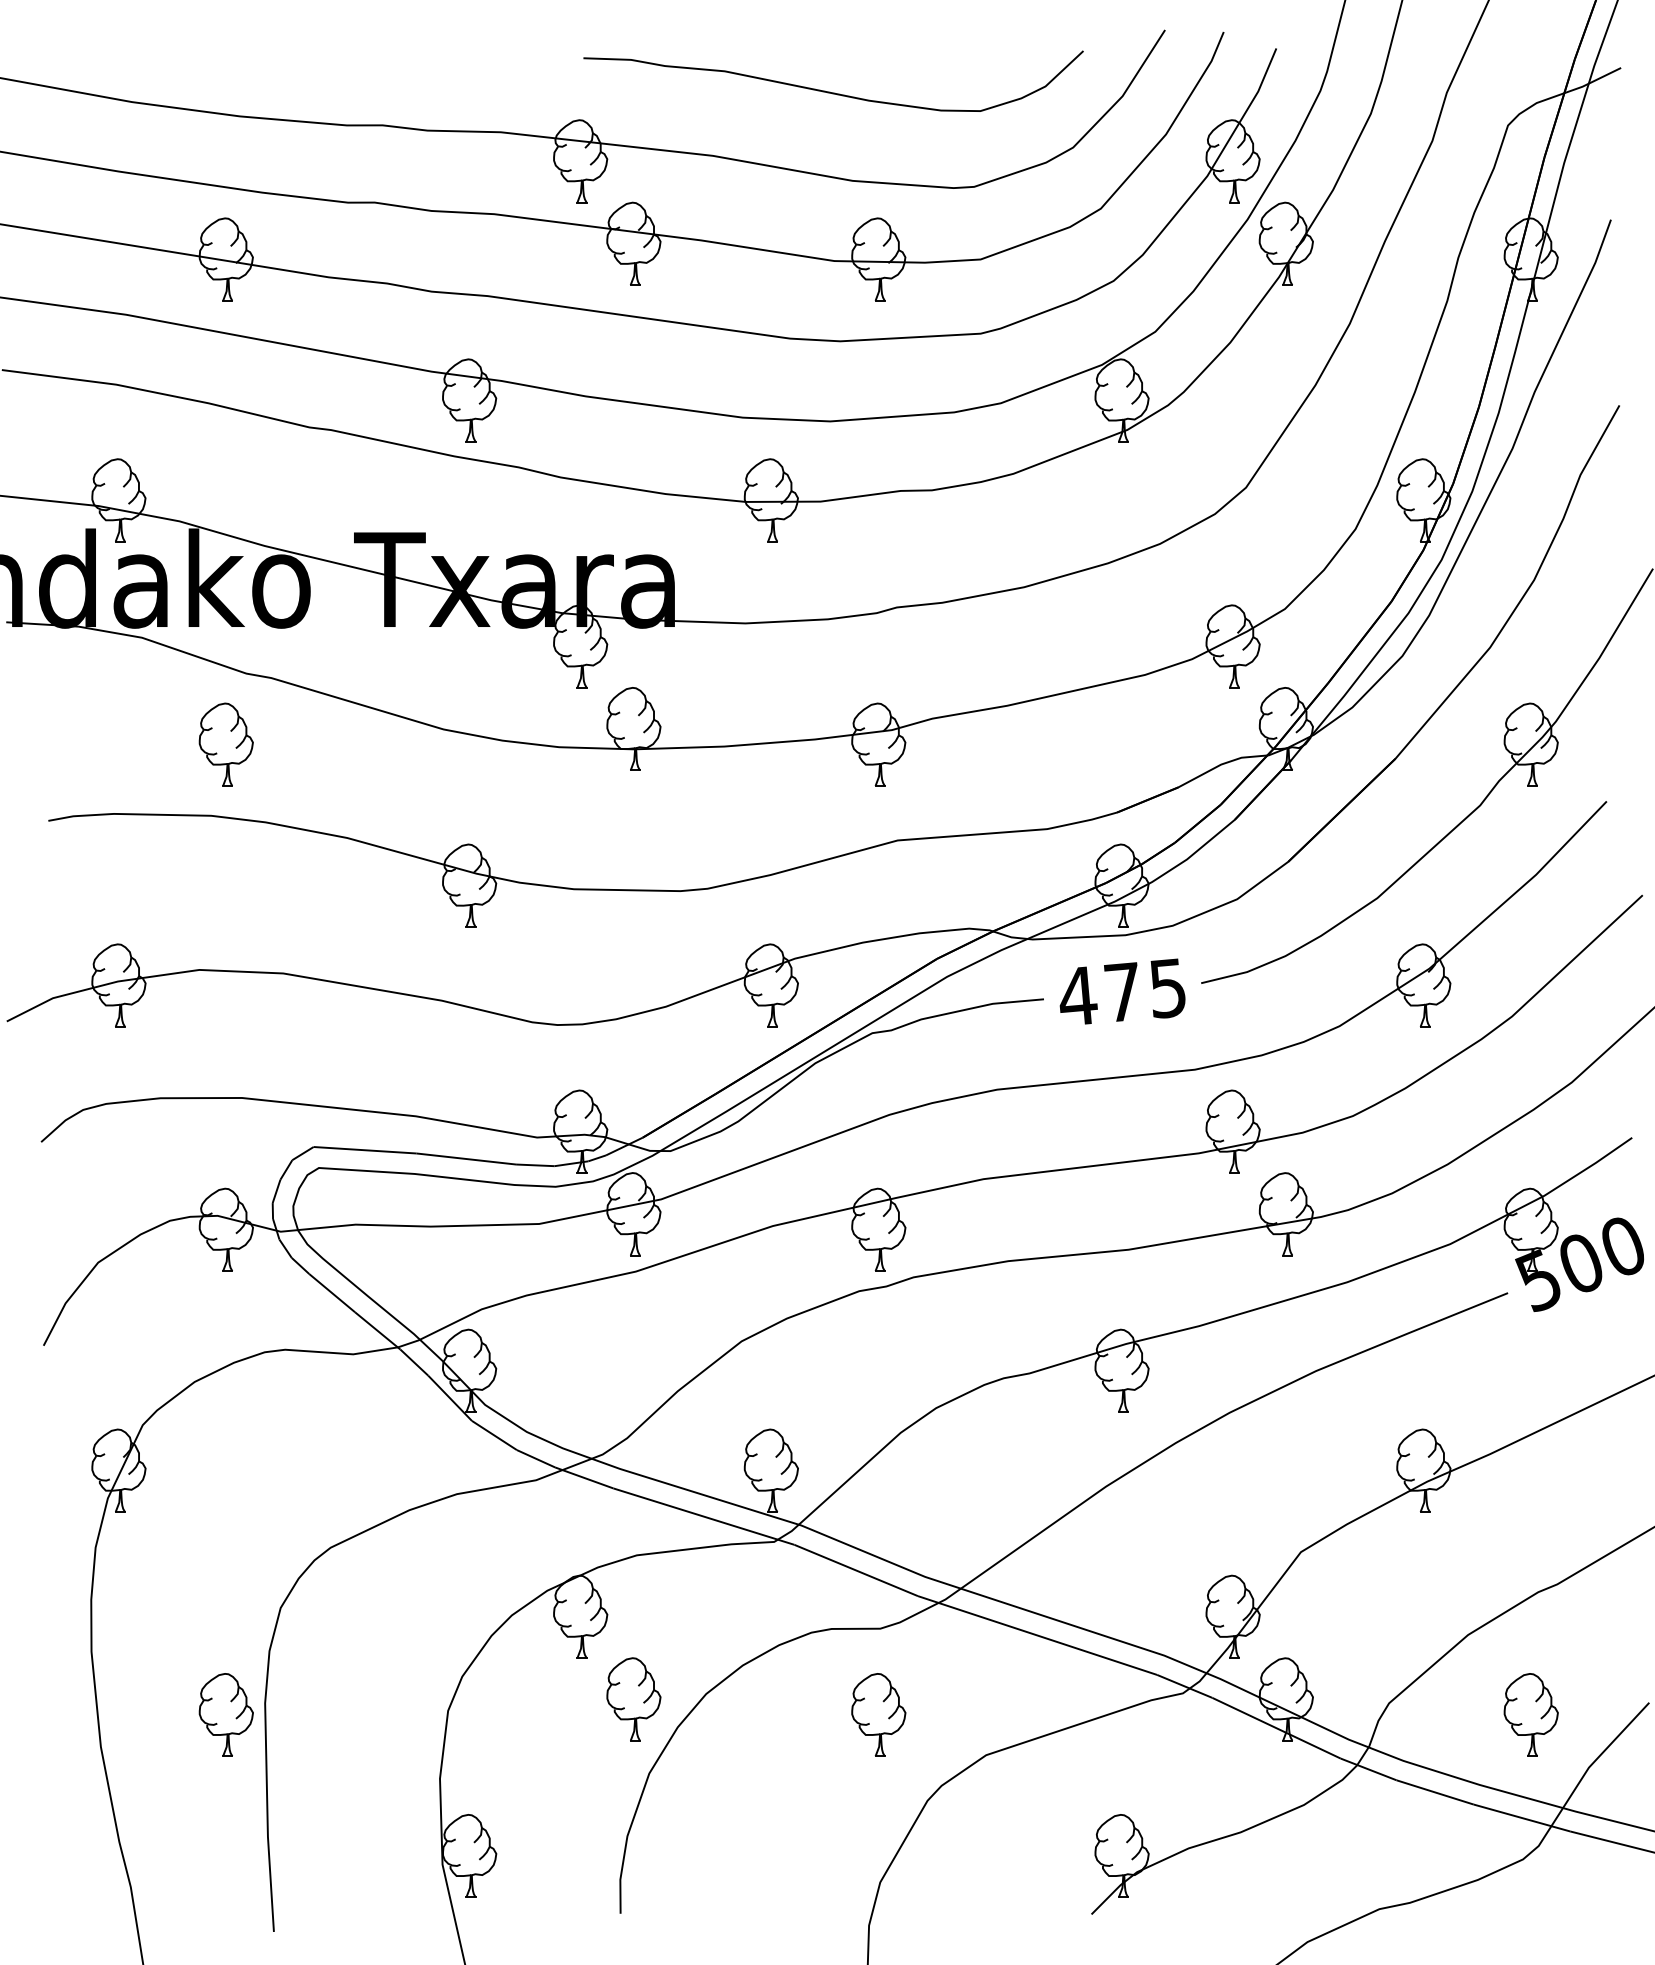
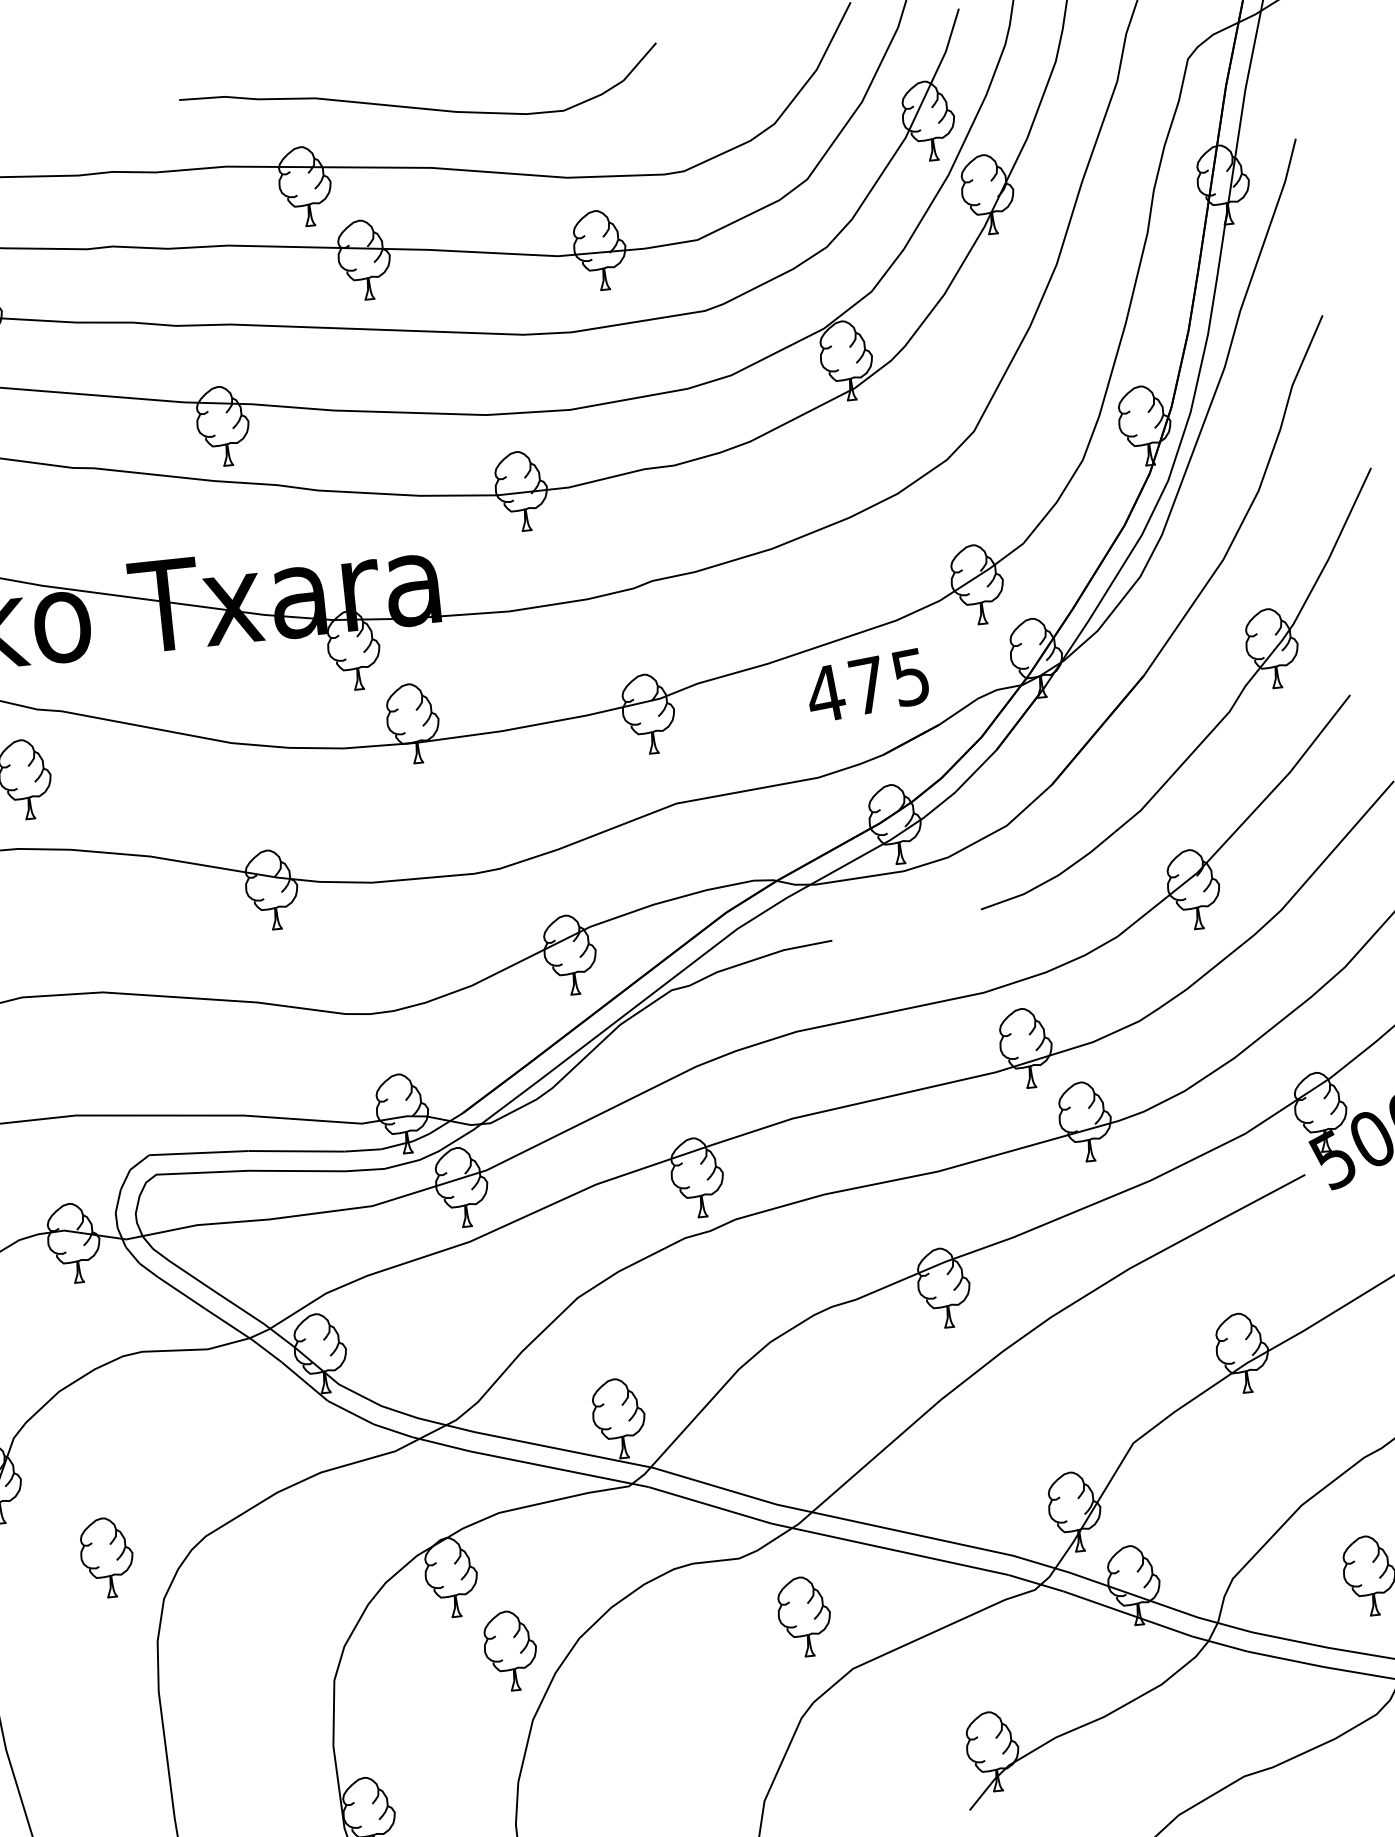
curve: (830, 91) -> (418, 107), moved
text: (1122, 991) -> (867, 684), moved
part: (225, 1714) -> (106, 1557), moved
part: (878, 1714) -> (804, 1616), moved

